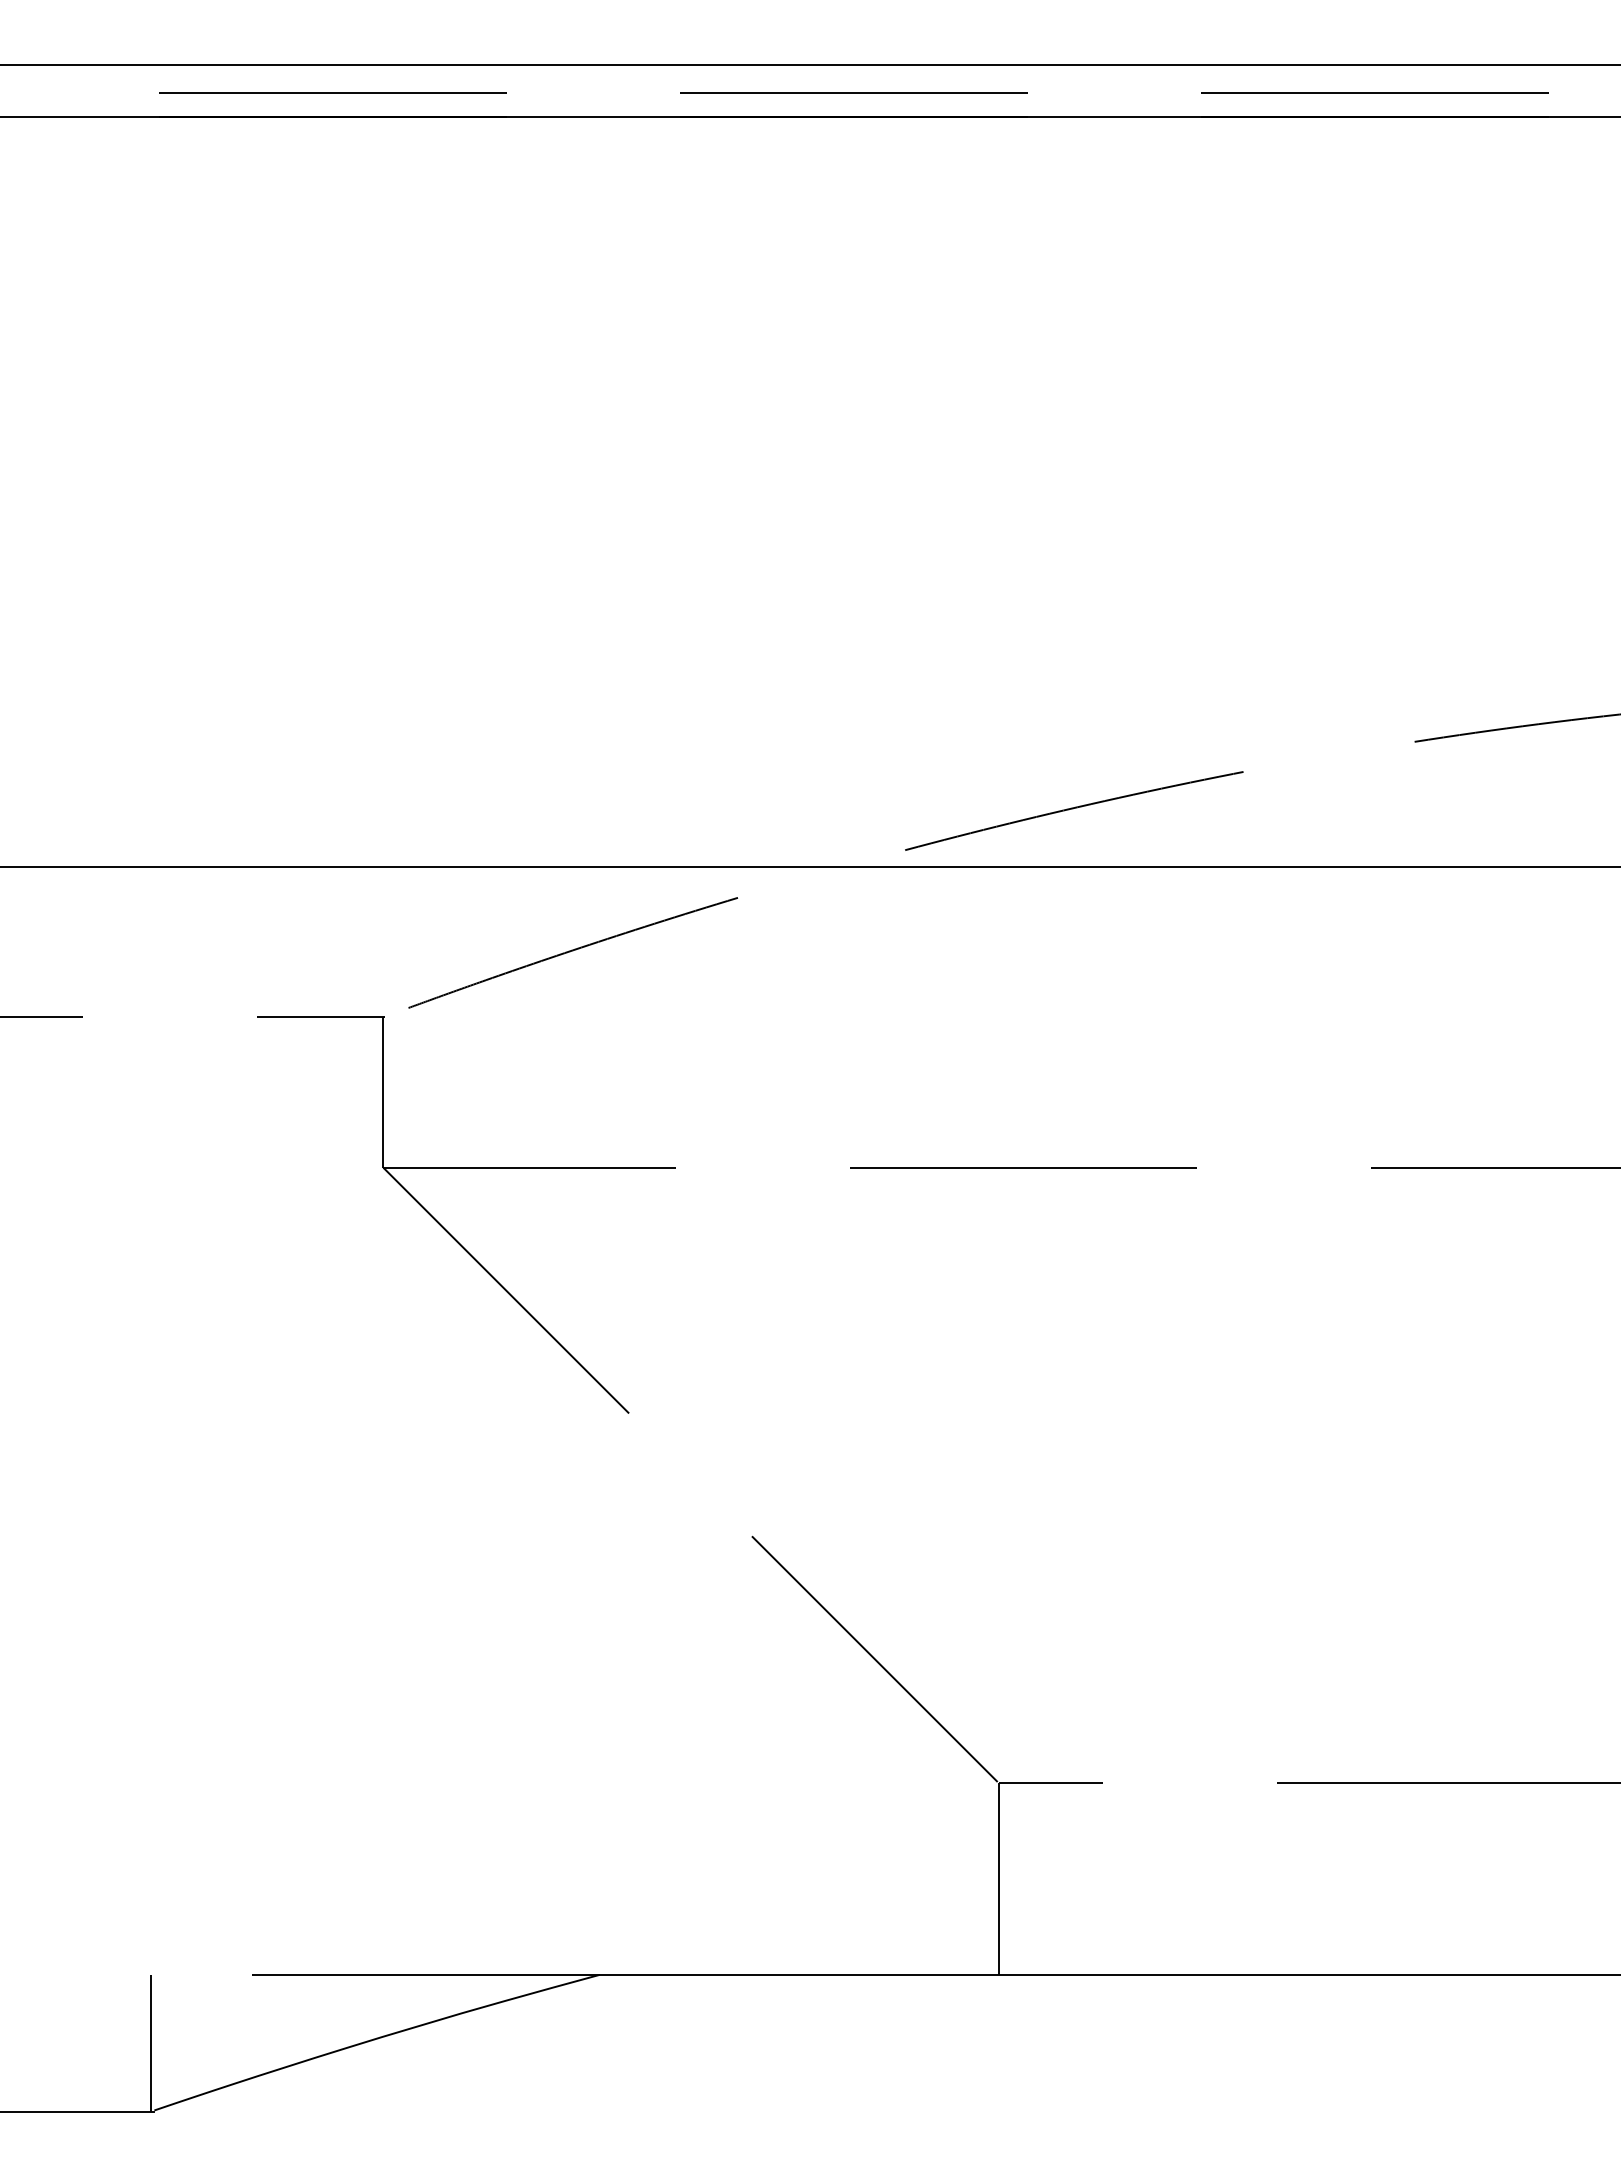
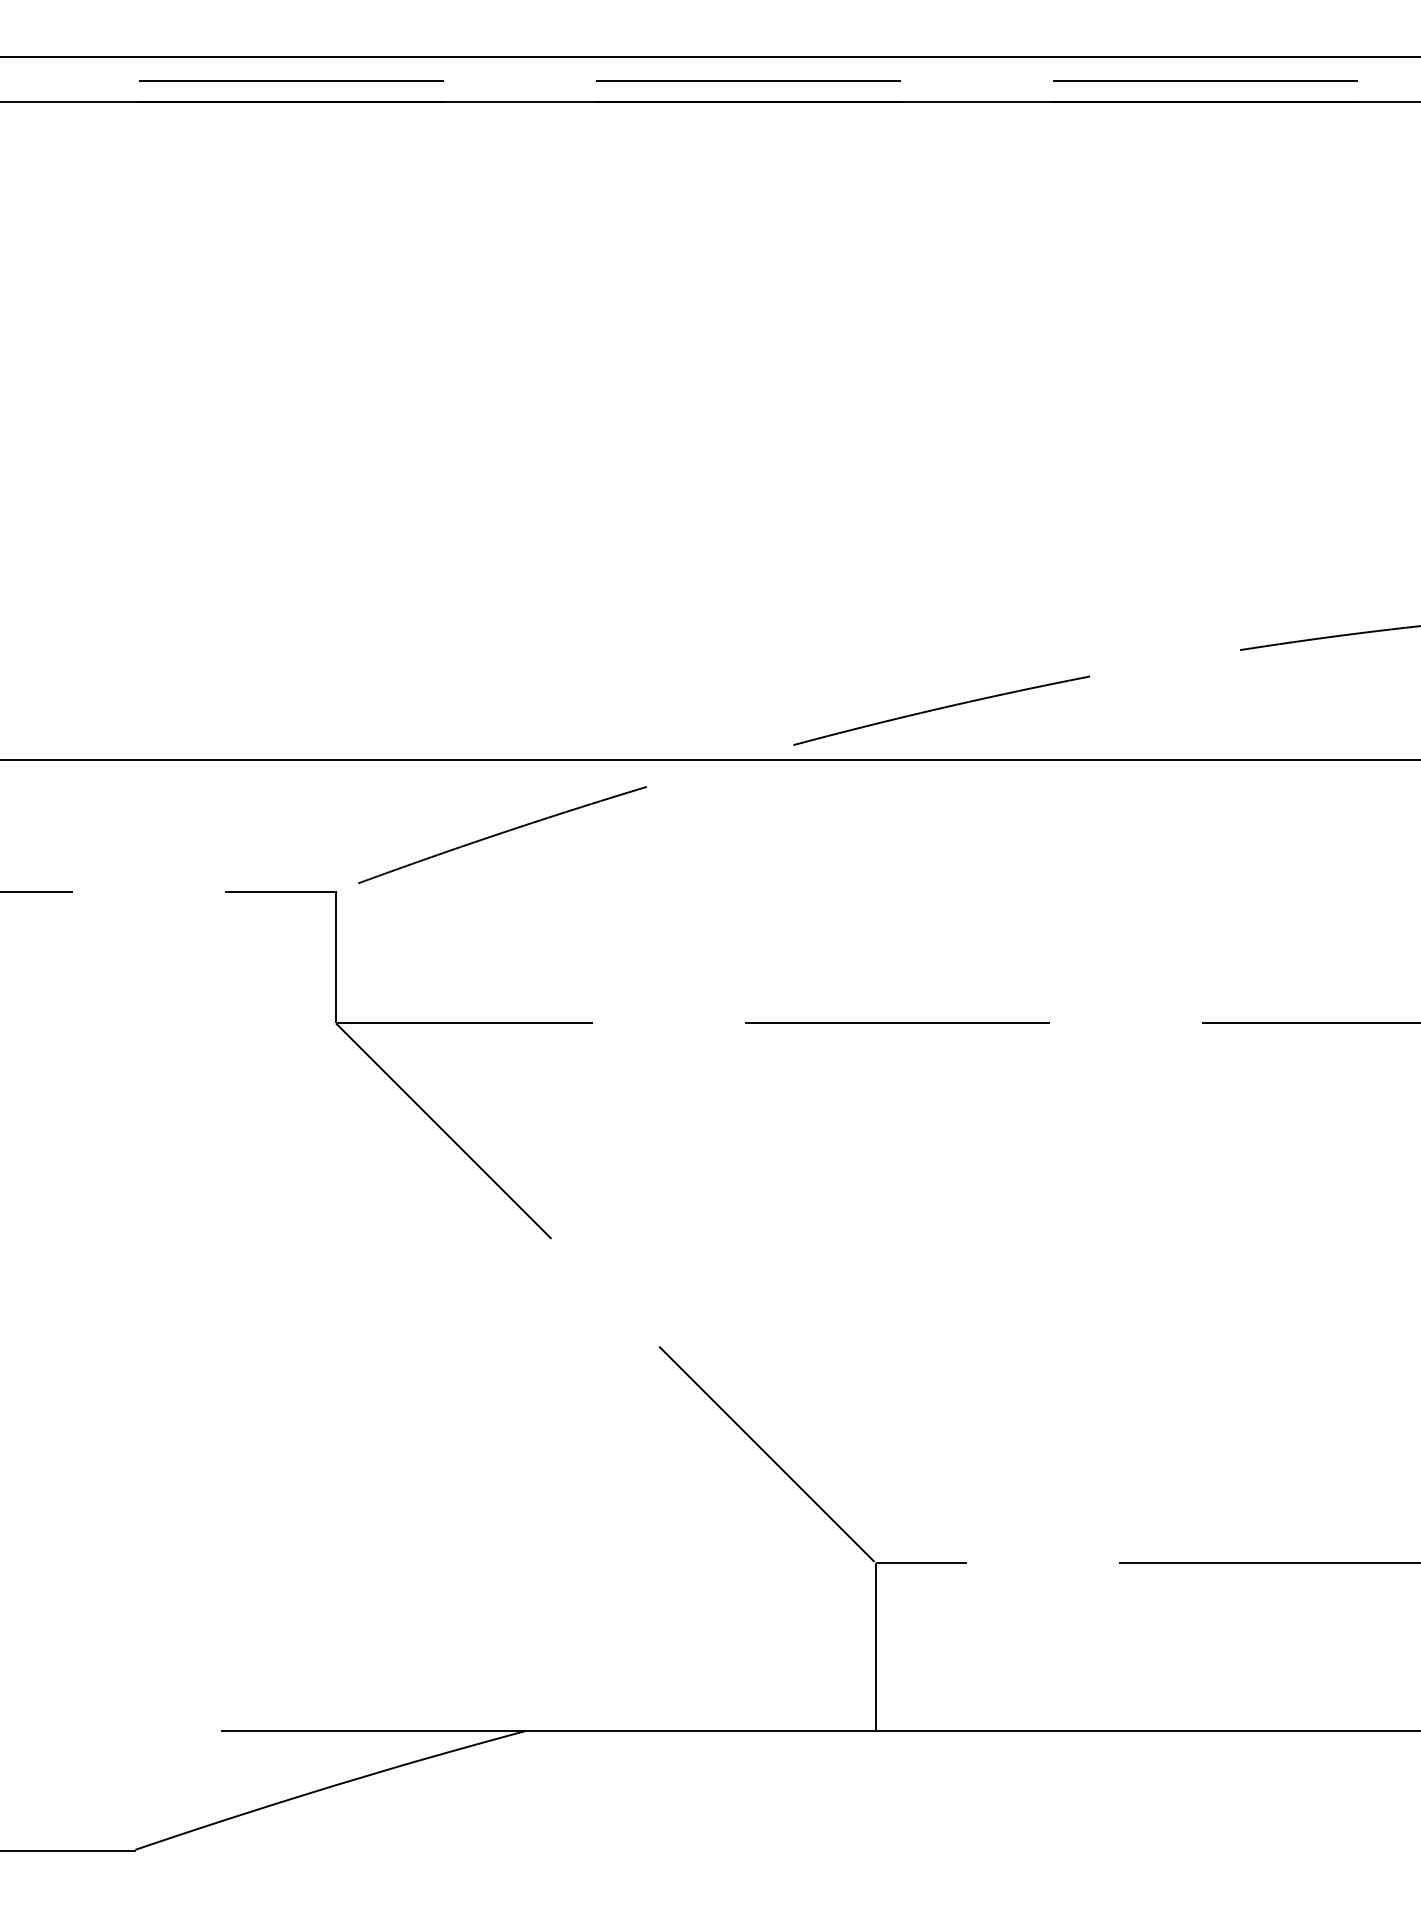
line: (150, 2042) -> (131, 1790), removed

